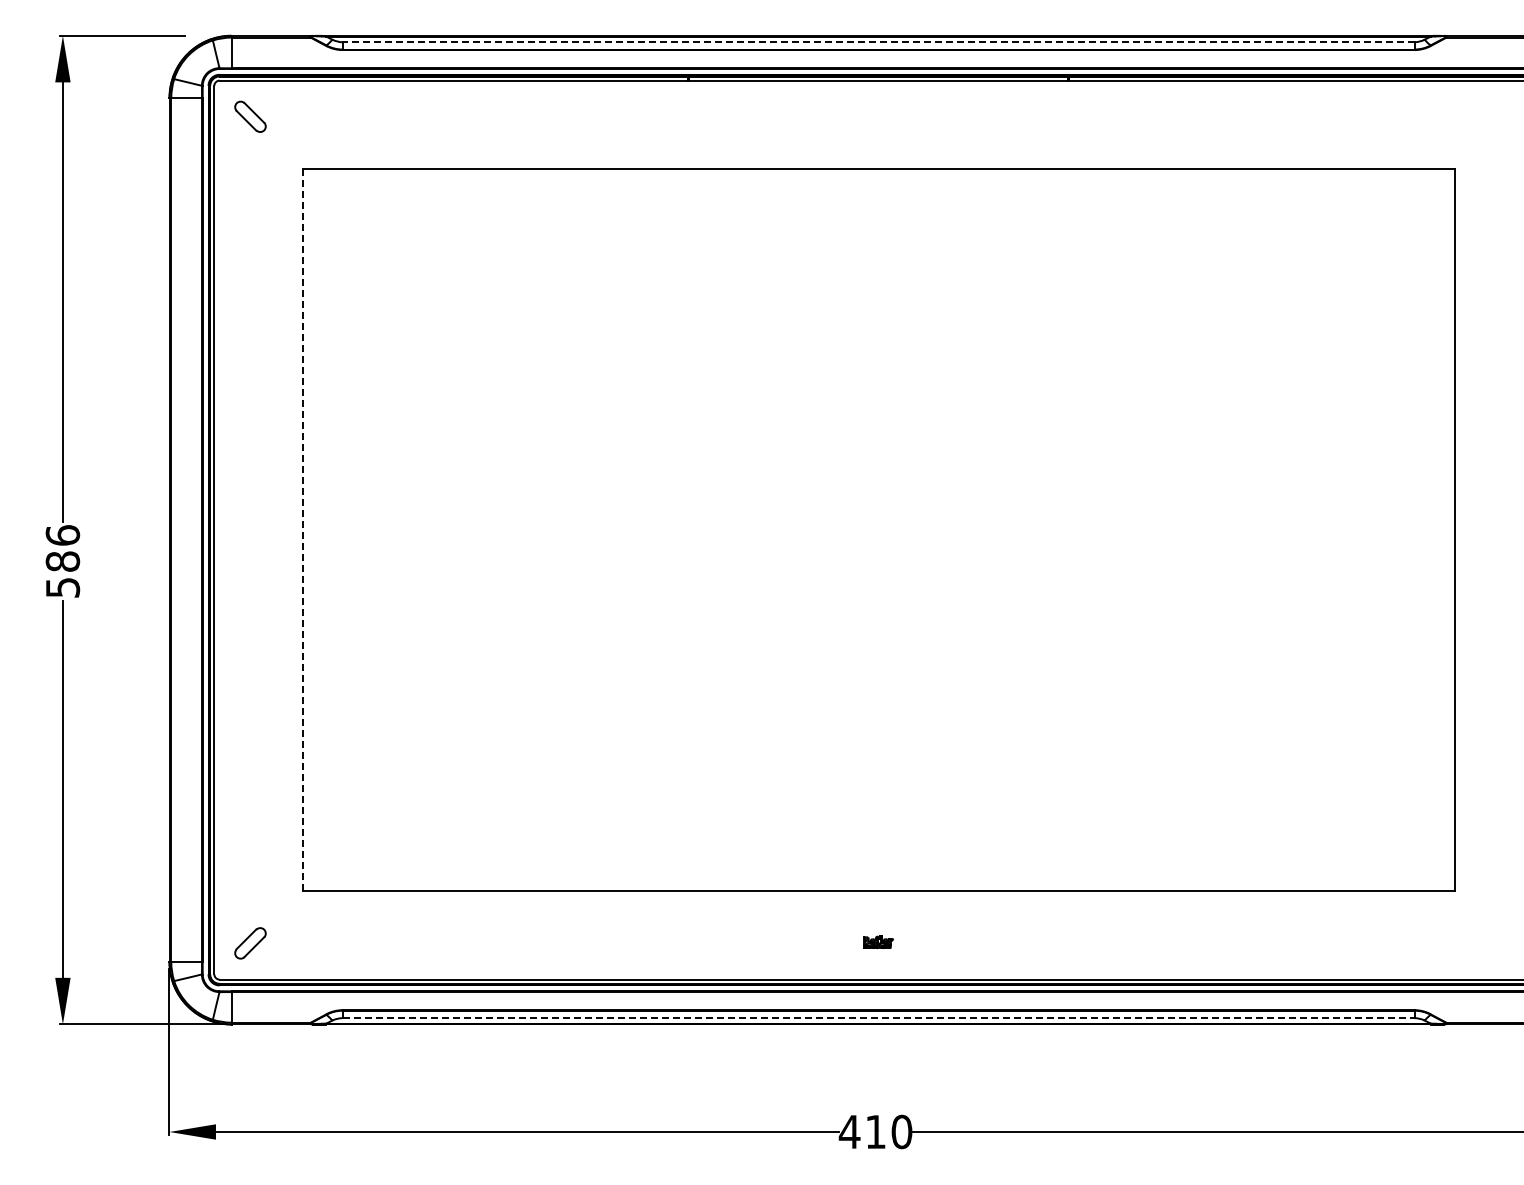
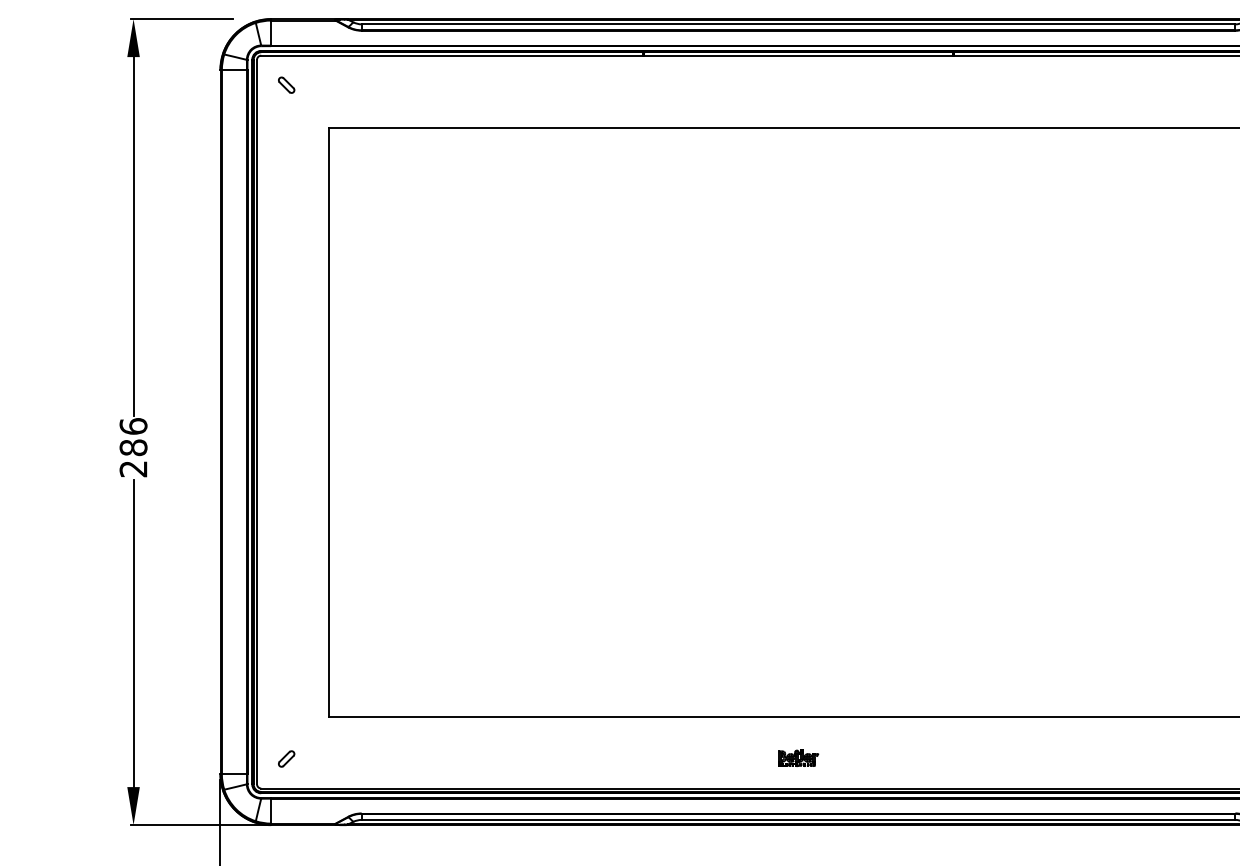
line: (878, 42) -> (798, 24), dashed -> solid
part: (250, 116) -> (286, 84), size x0.62
line: (302, 529) -> (328, 421), dashed -> solid
text: (62, 587) -> (133, 468), 586 -> 286
part: (878, 941) -> (798, 757), size x1.67
part: (250, 943) -> (286, 759), size x0.62
line: (878, 1018) -> (798, 820), dashed -> solid

